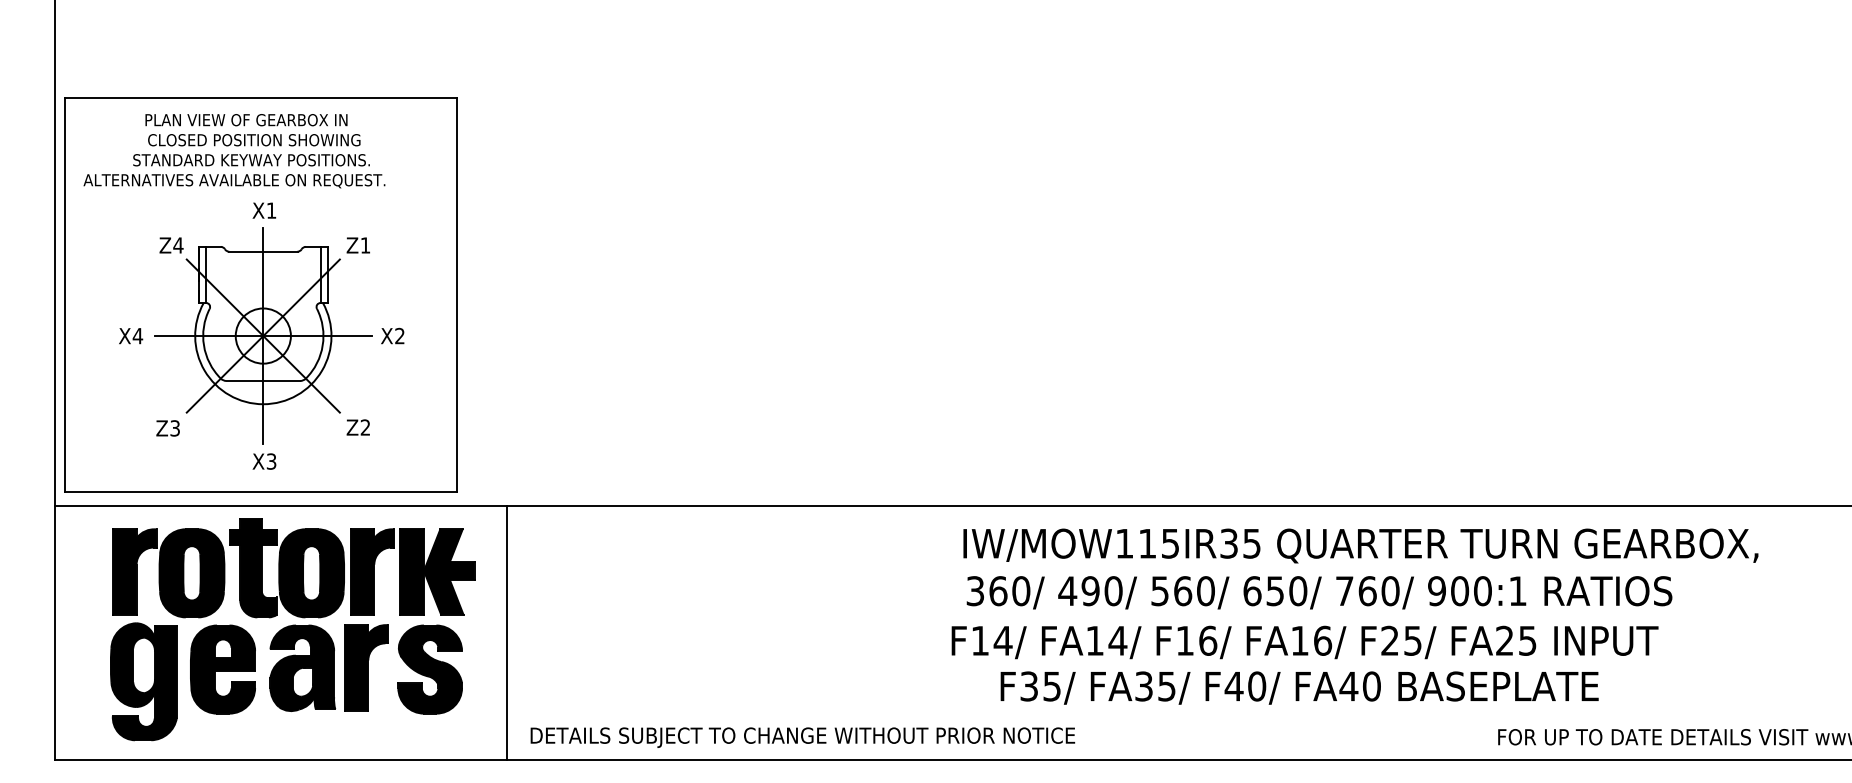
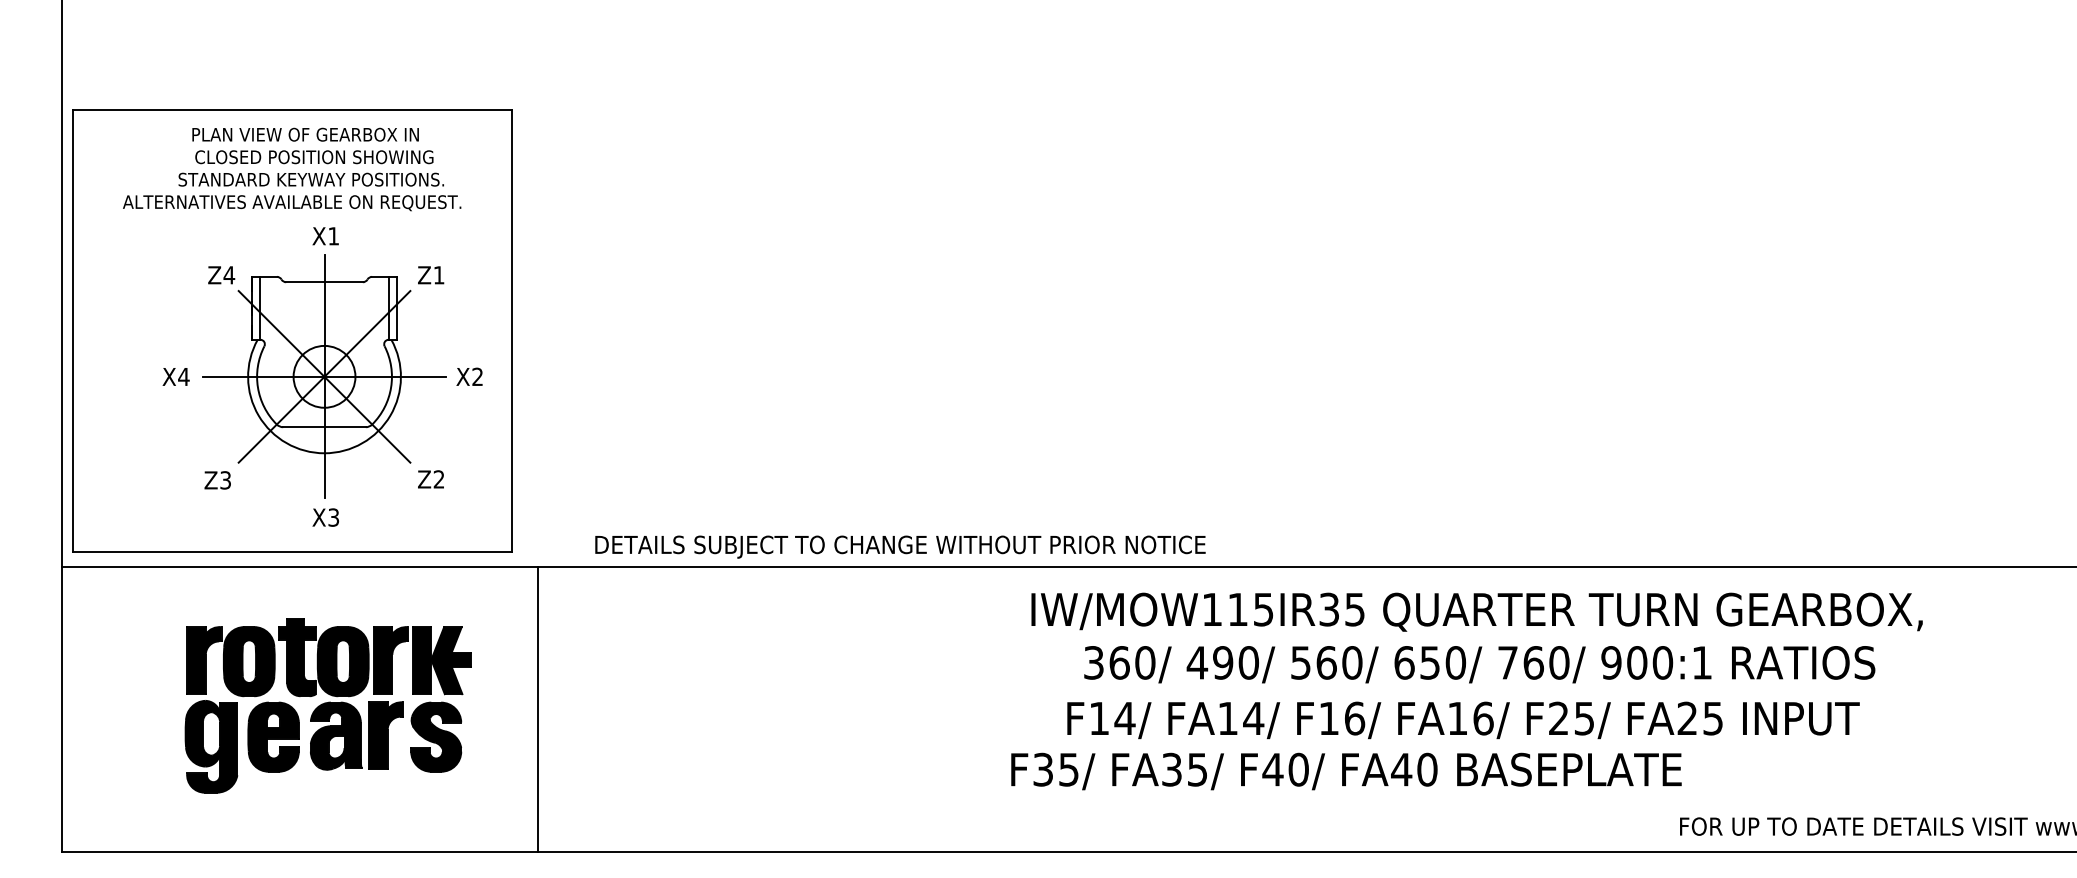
part: (243, 291) -> (302, 326), moved
text: (1360, 545) -> (1476, 611), moved
part: (291, 629) -> (327, 705), size x0.7
line: (506, 631) -> (537, 708), moved
text: (1299, 688) -> (1346, 771), moved
text: (802, 737) -> (900, 546), moved

